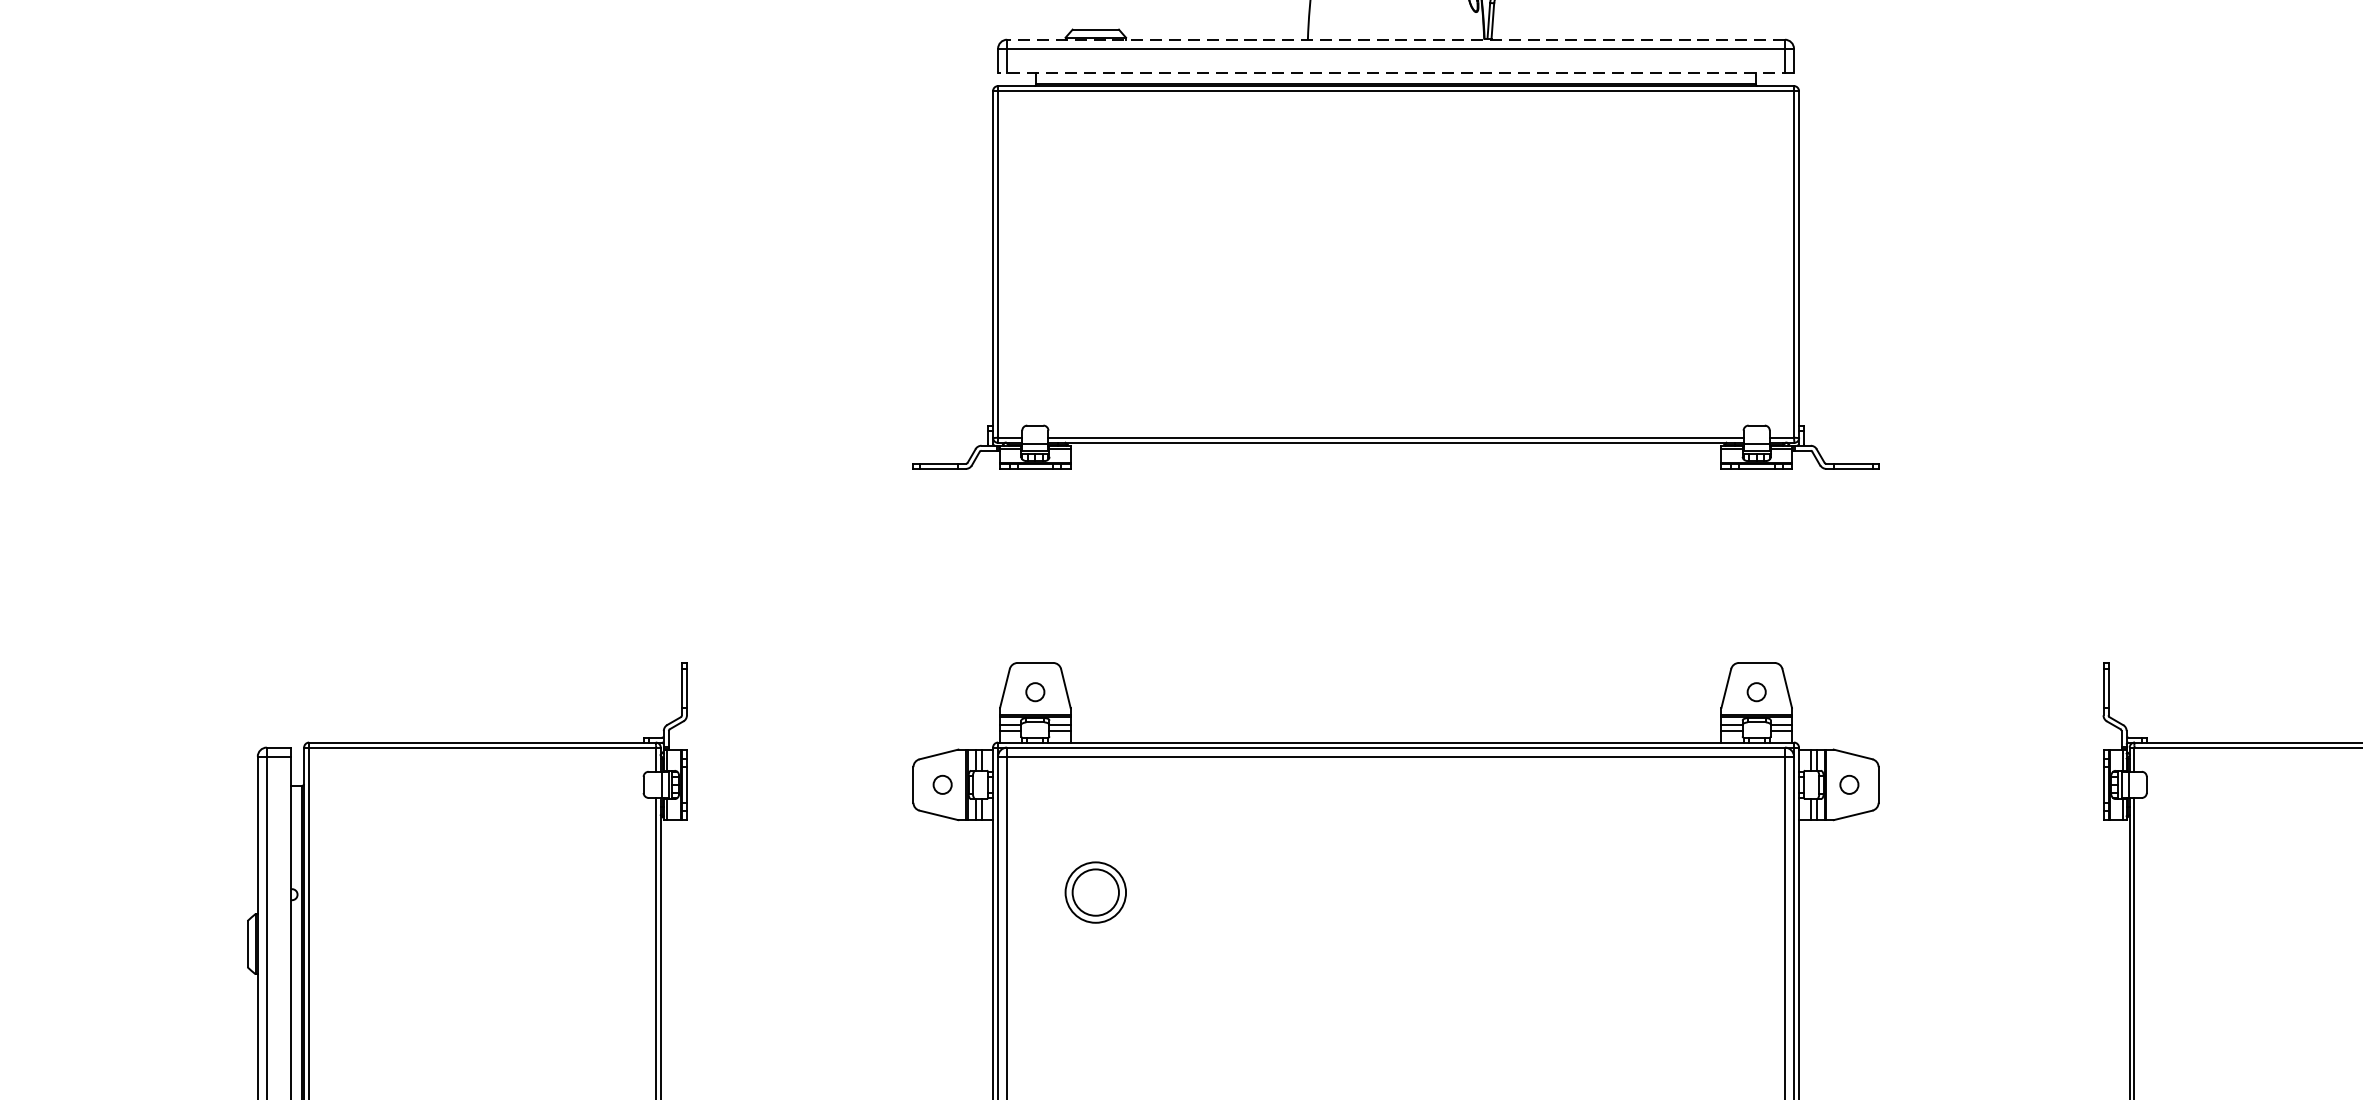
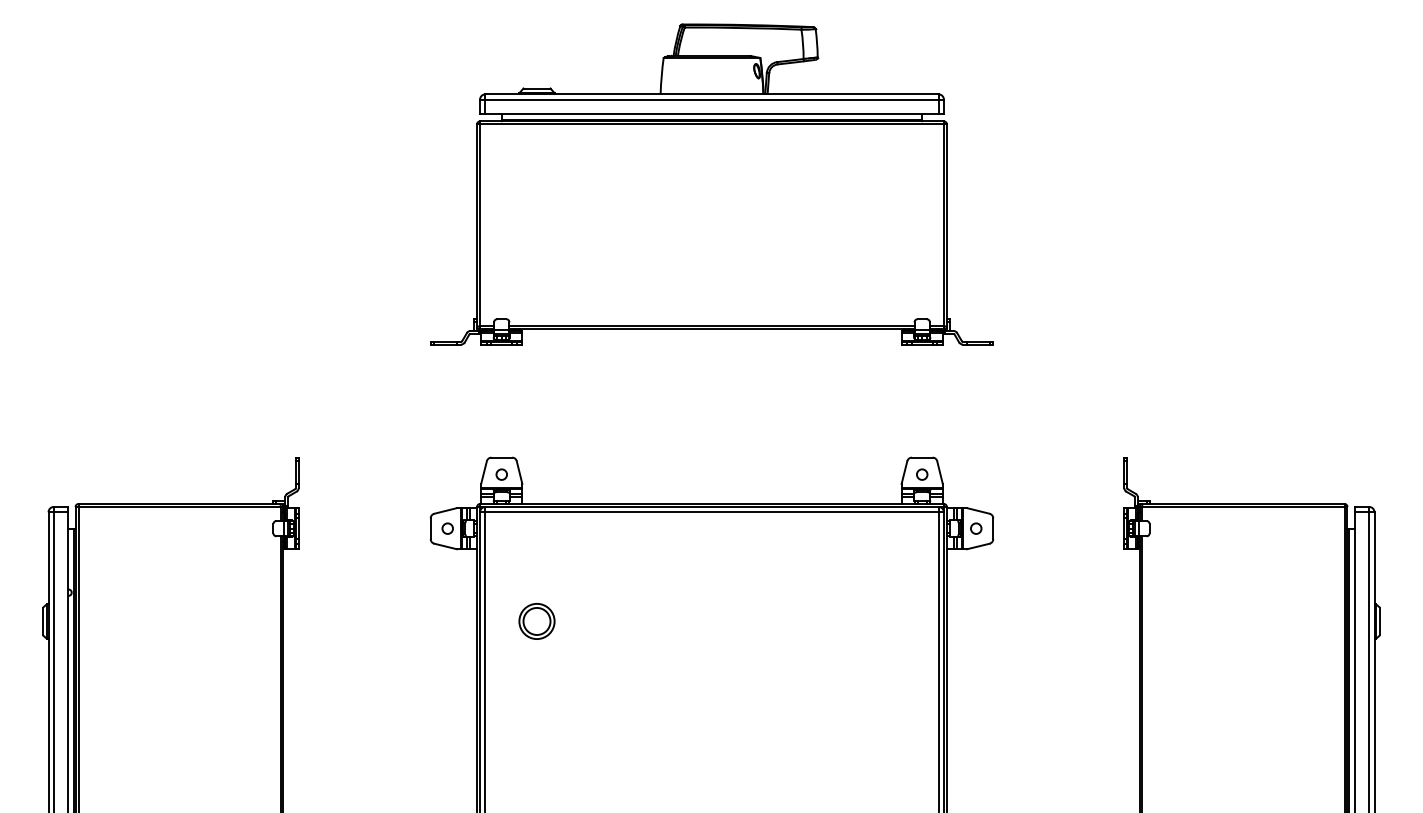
line: (1396, 39) -> (712, 94), dashed -> solid
line: (1396, 72) -> (712, 113), dashed -> solid
part: (1094, 892) -> (536, 621), moved

